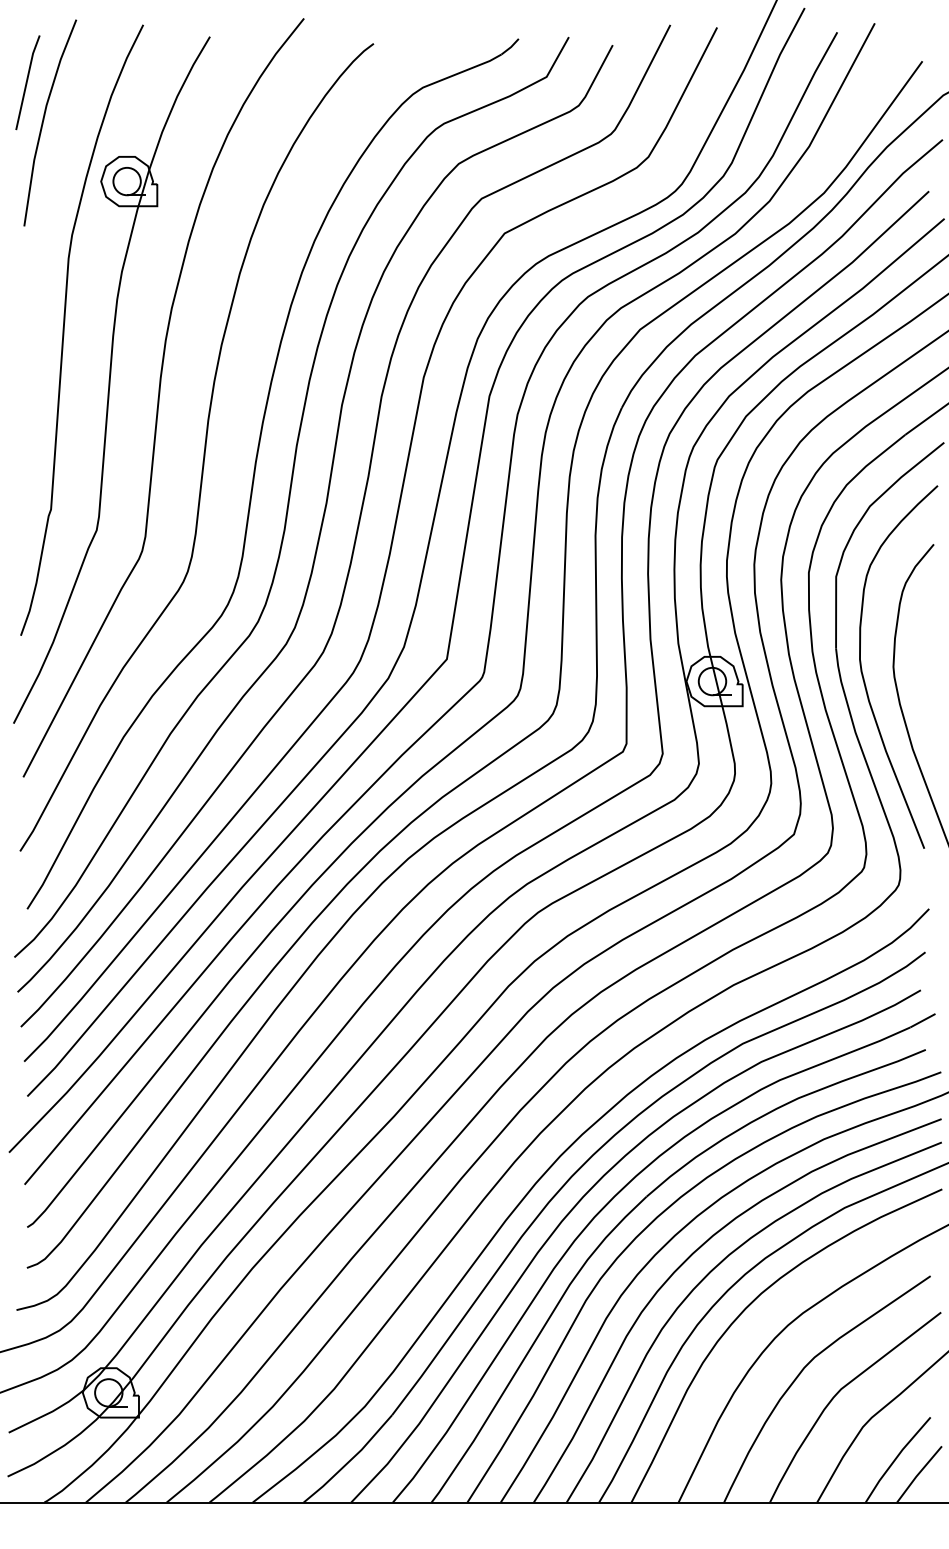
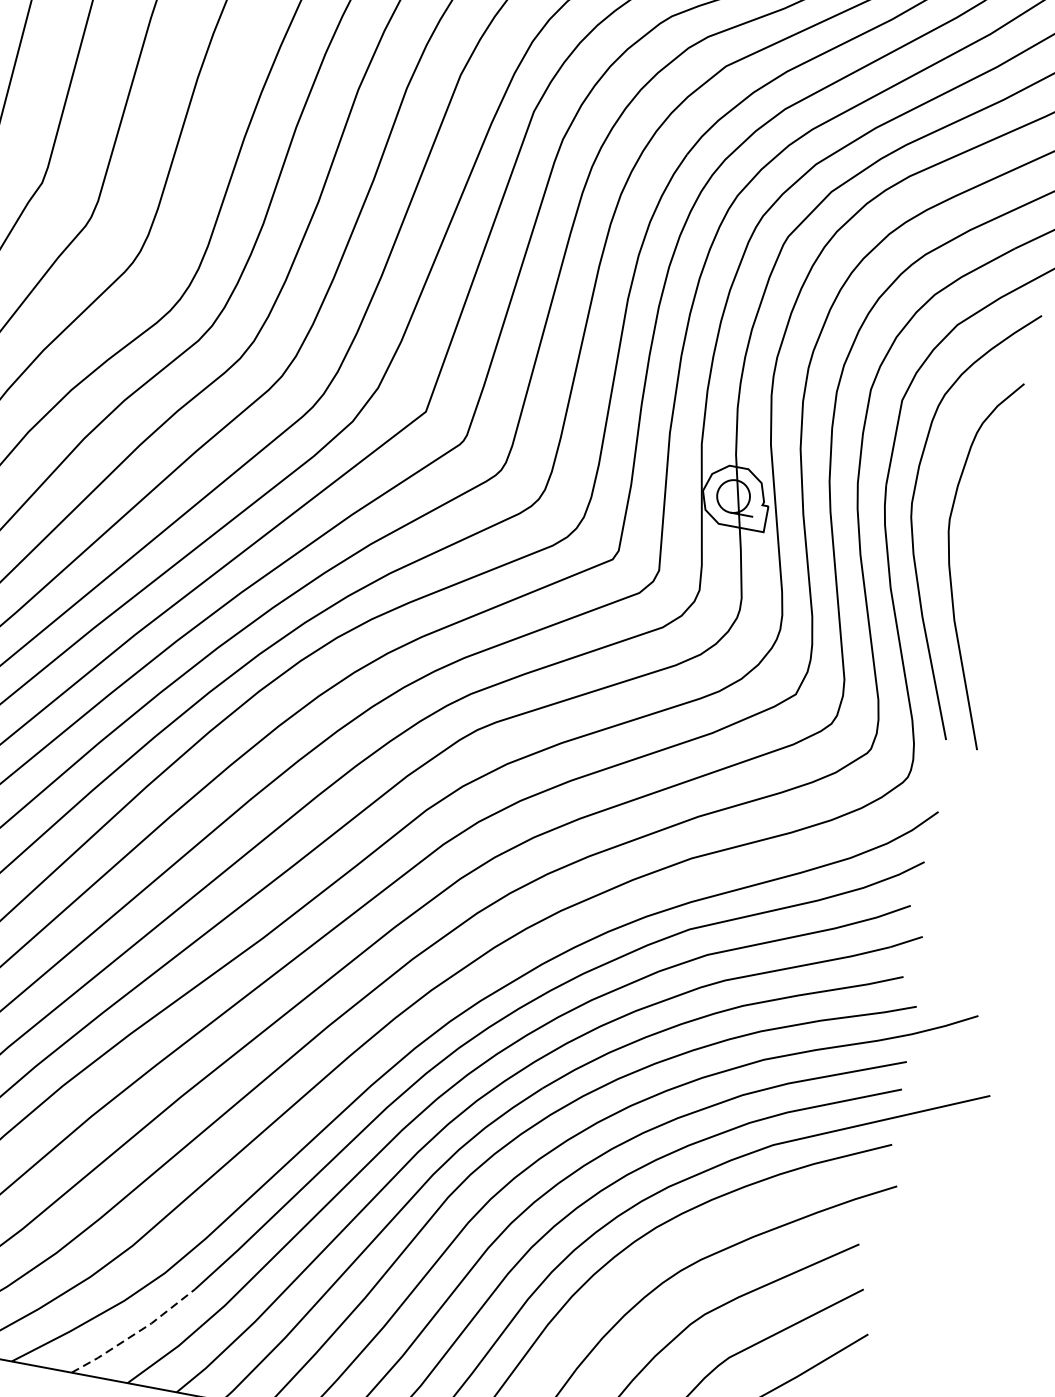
line: (350, 1460) -> (135, 1333), solid -> dashed

